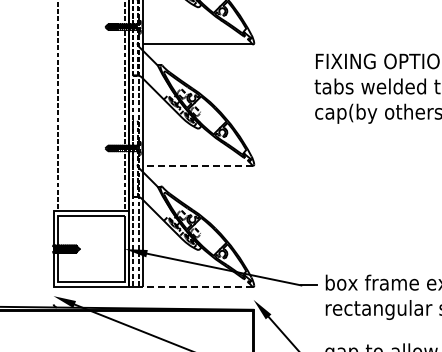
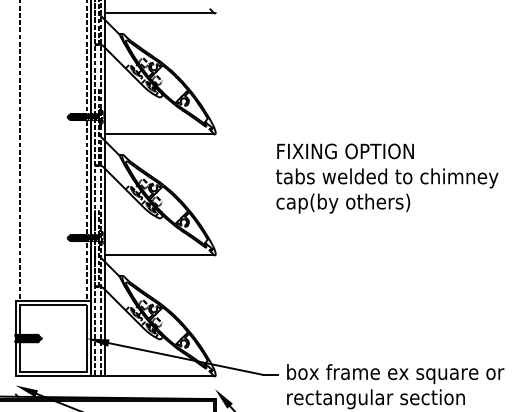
line: (197, 165) -> (159, 255), dashed -> solid
line: (197, 287) -> (159, 376), dashed -> solid

